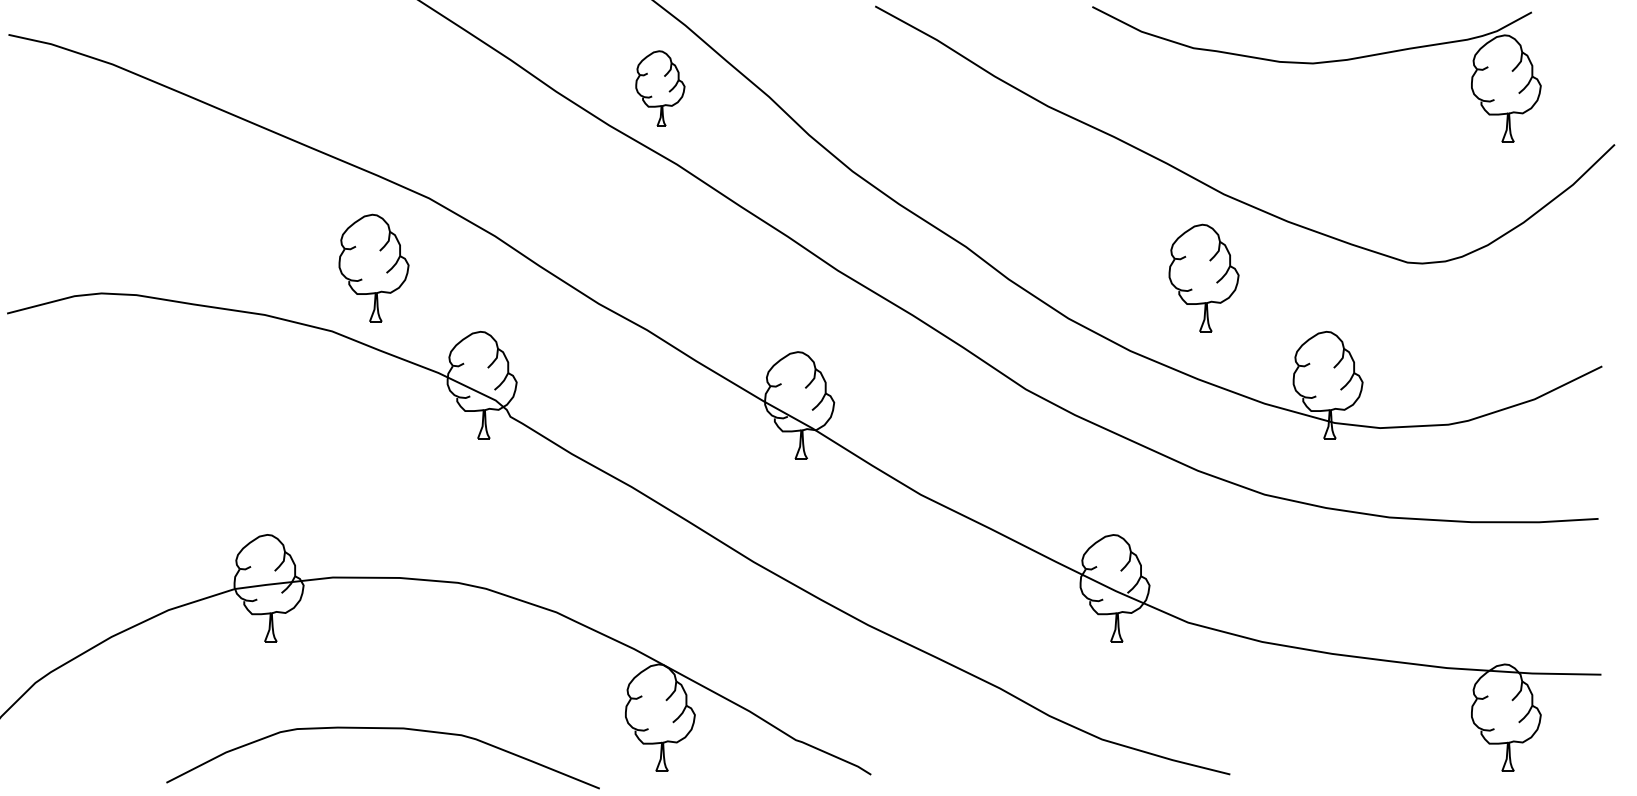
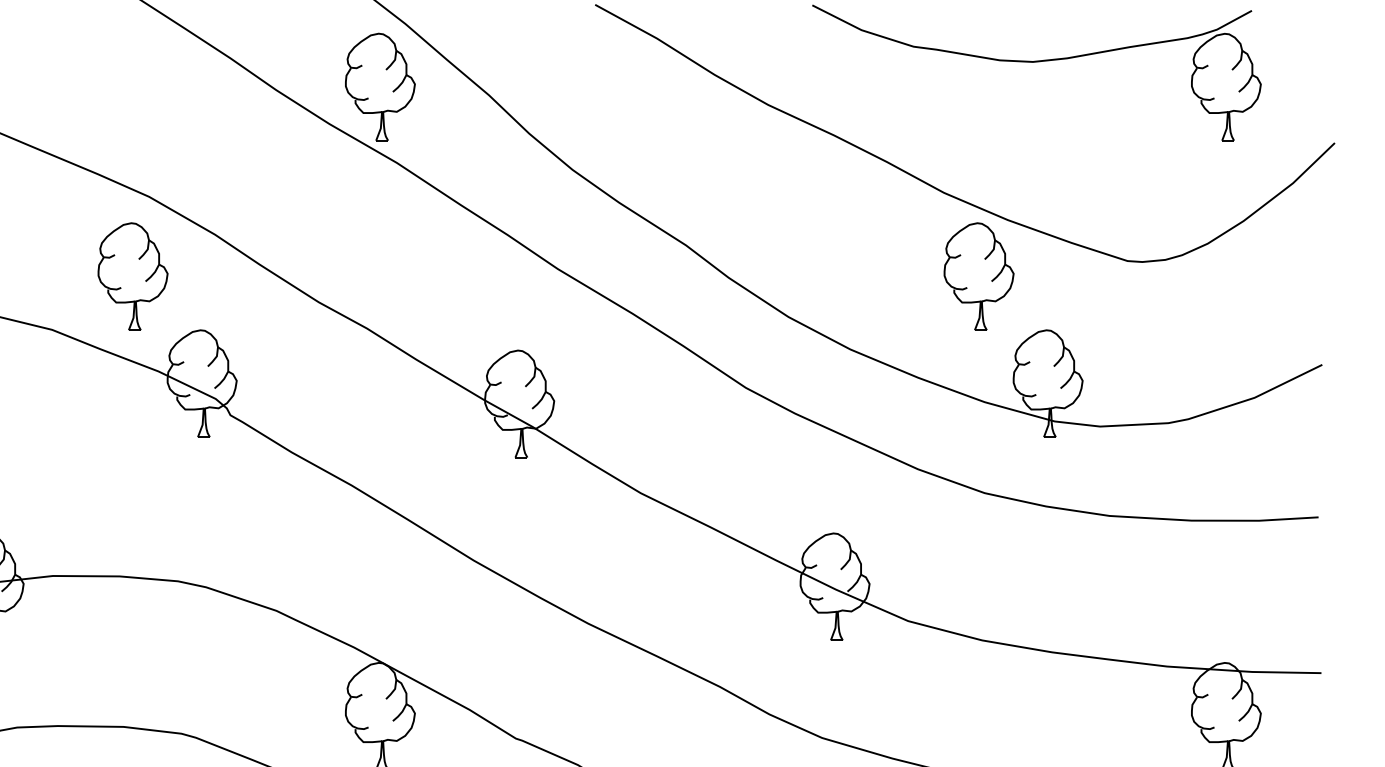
part: (660, 88) -> (380, 86), size x1.43
part: (373, 267) -> (132, 275), moved
part: (1203, 277) -> (978, 275), moved

